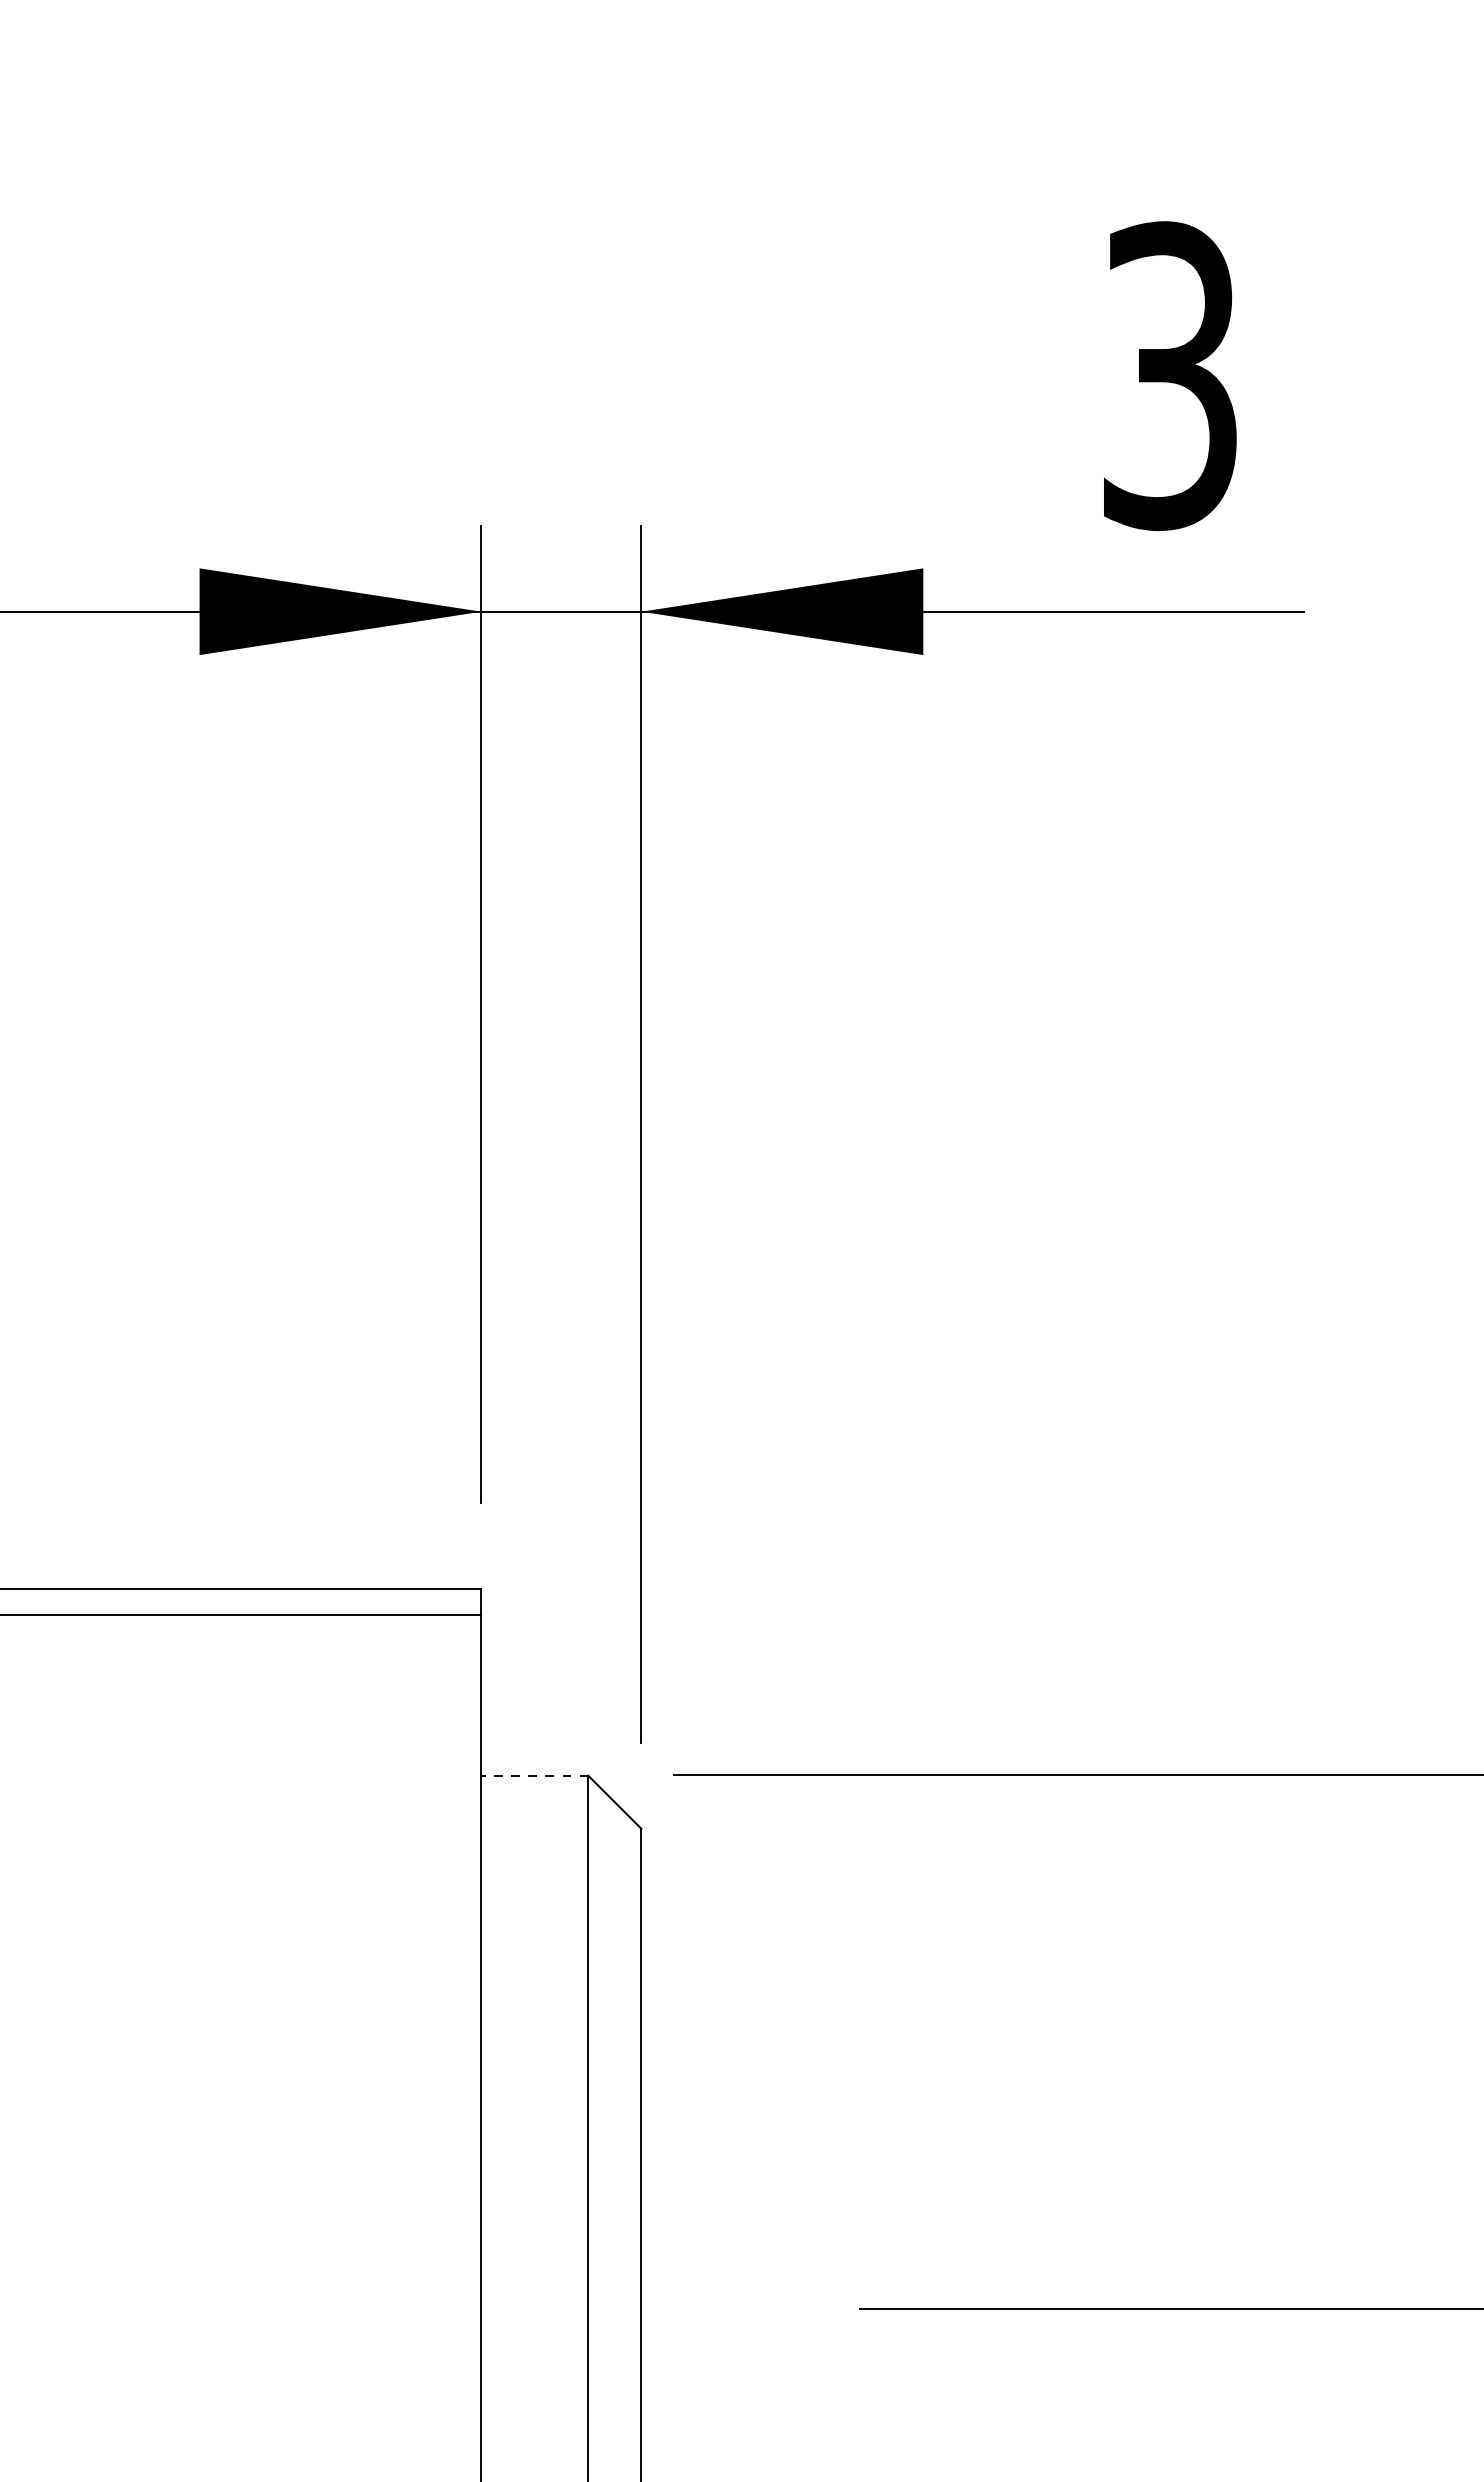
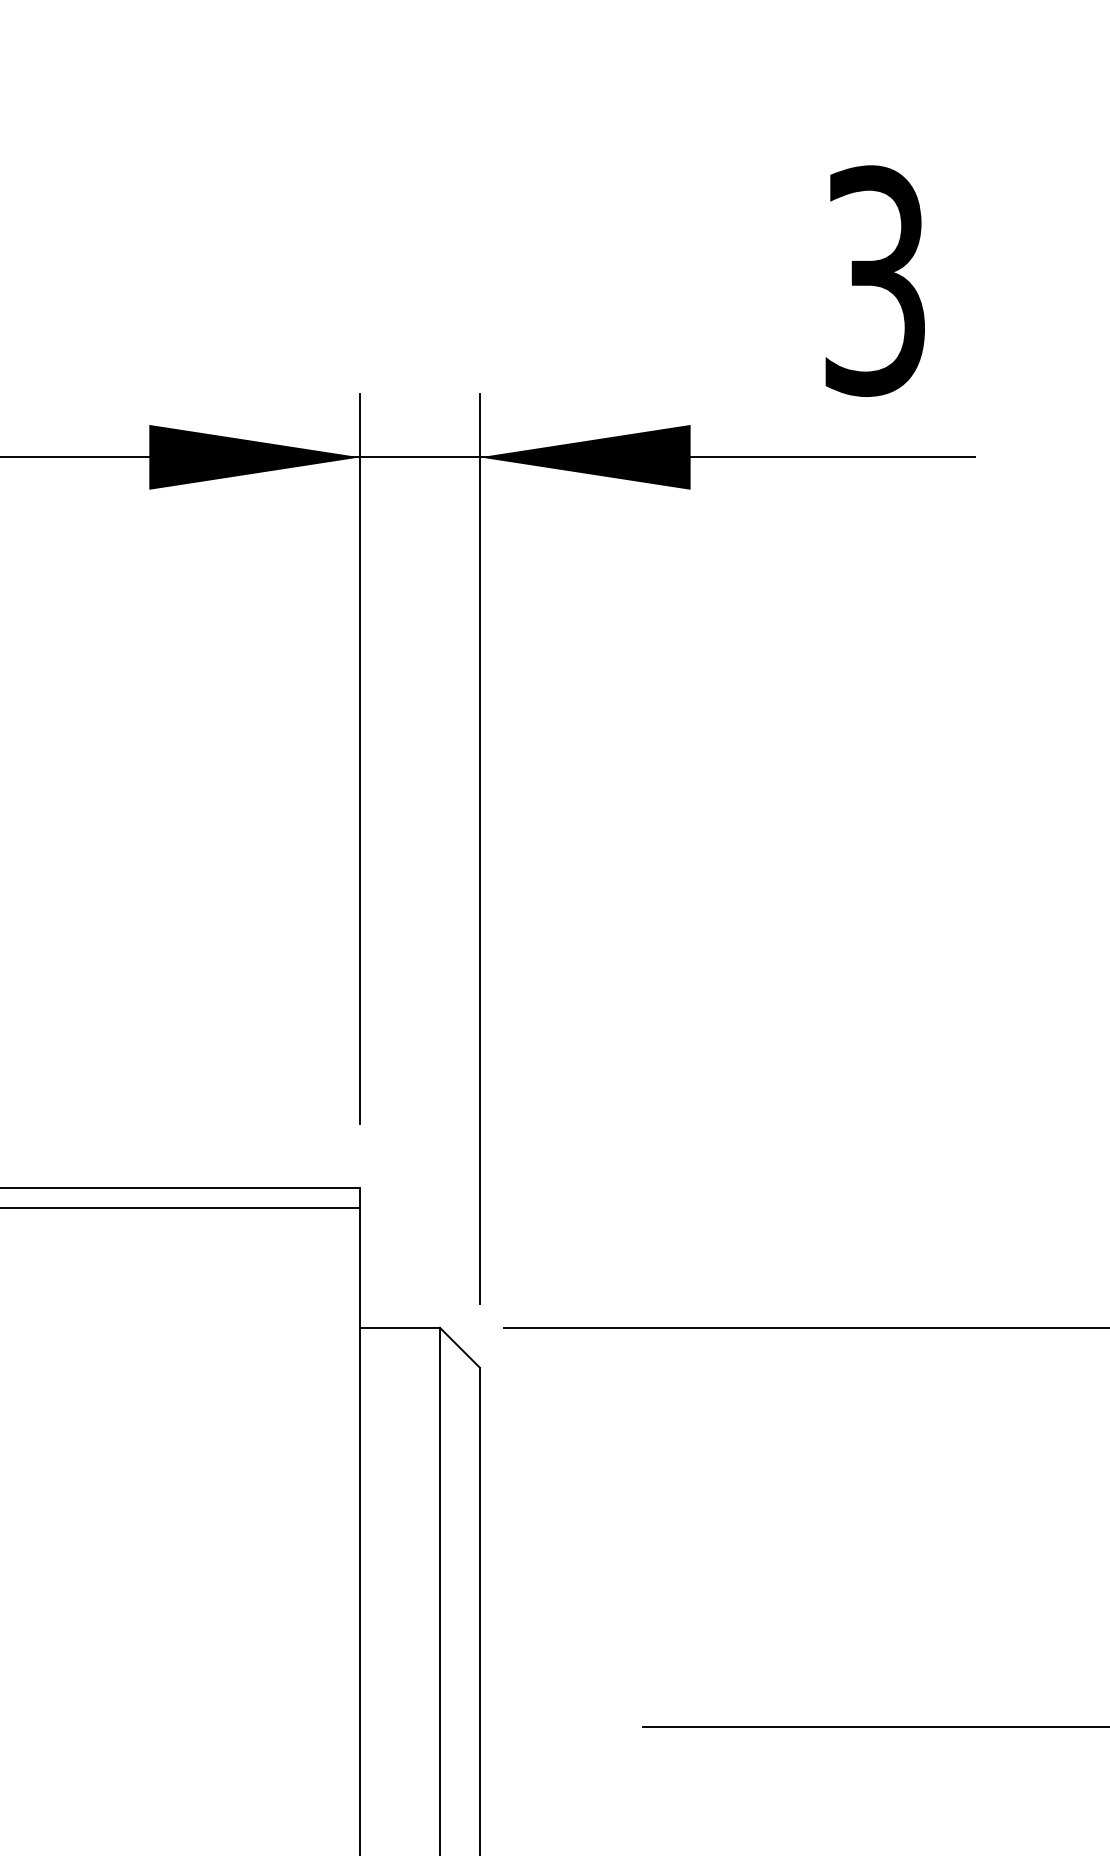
line: (534, 1775) -> (399, 1327), dashed -> solid

